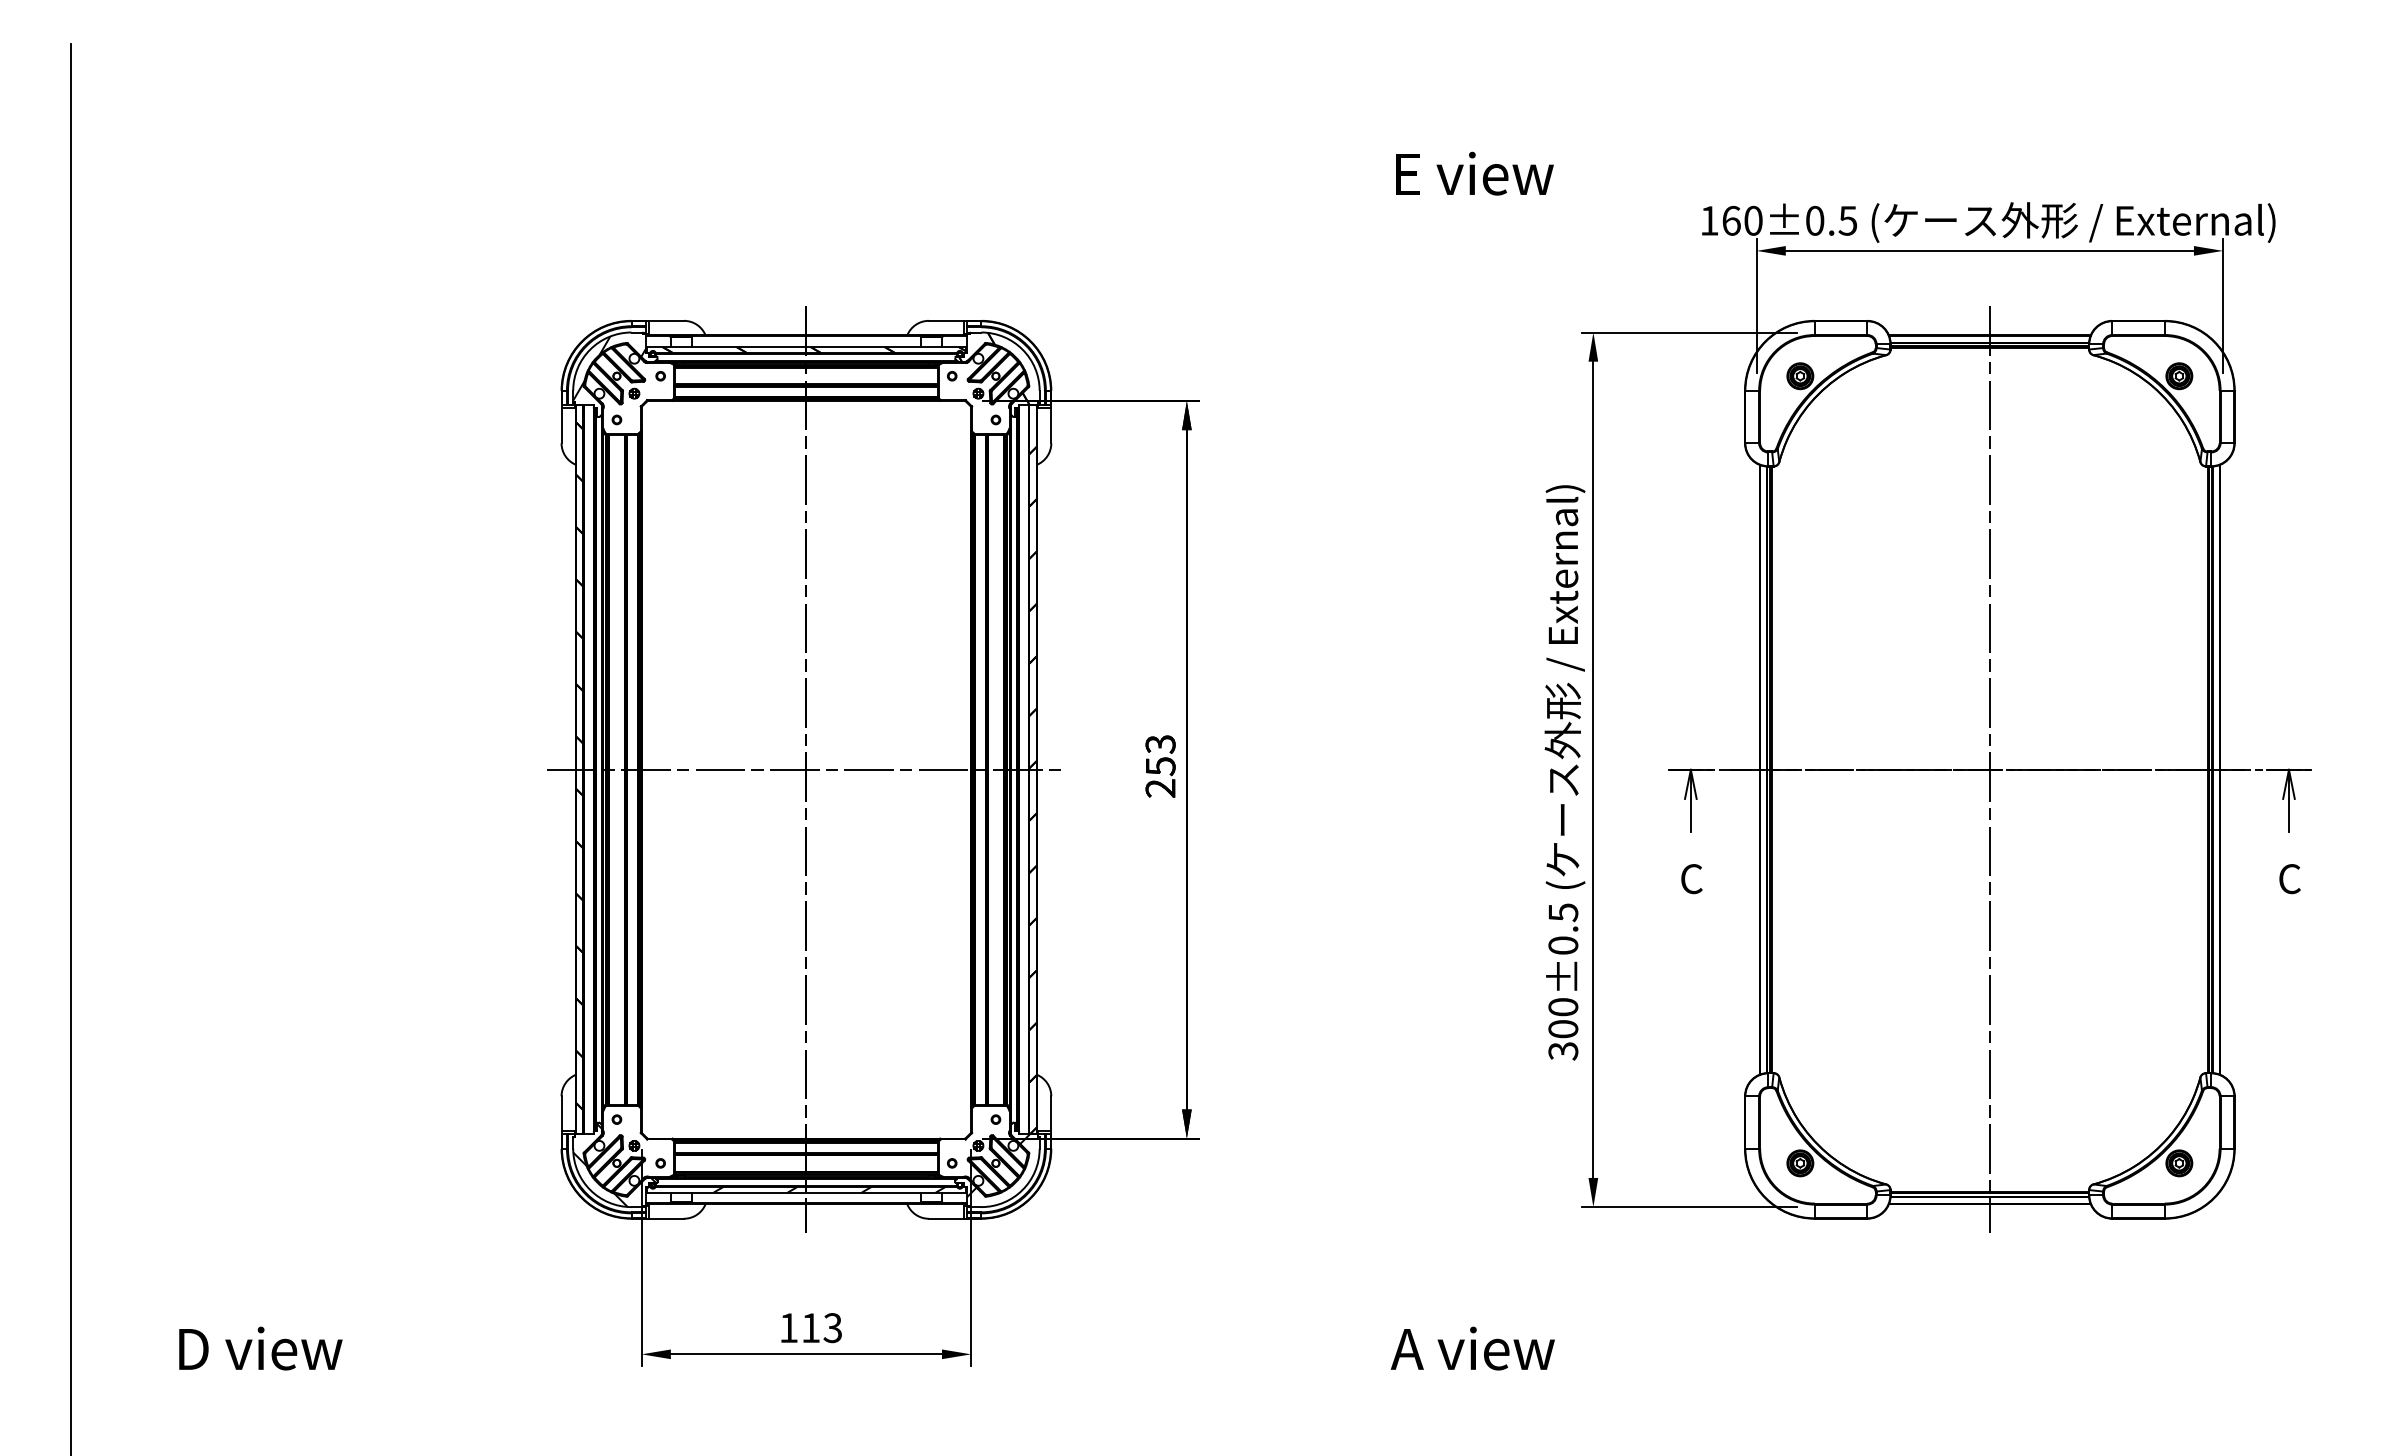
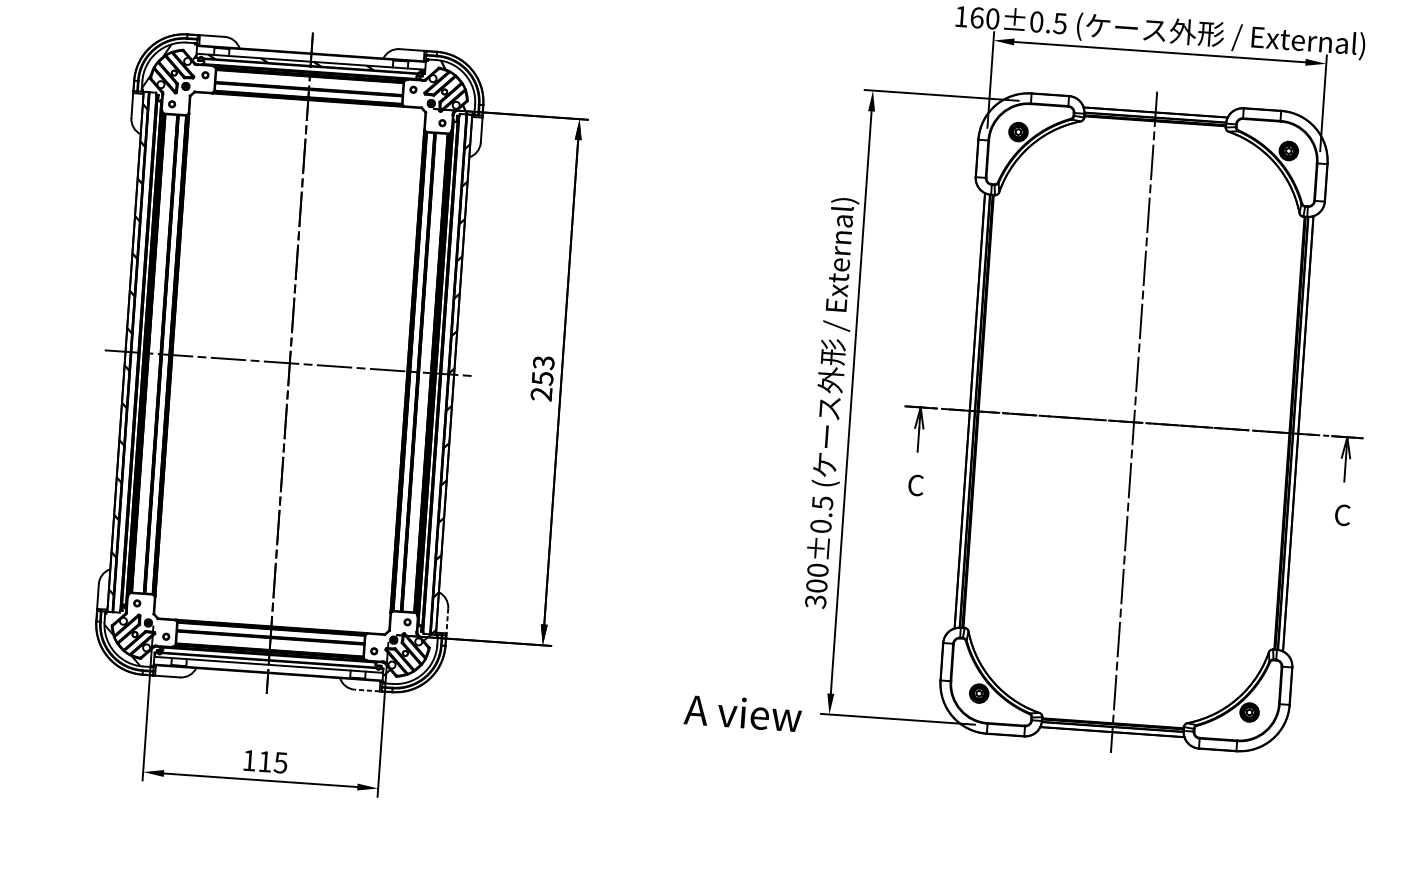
line: (1051, 1114) -> (447, 621), solid -> dashed
hatch: (796, 1189) -> (261, 662), removed
line: (945, 1218) -> (366, 690), solid -> dashed
text: (832, 1327) -> (280, 762), 113 -> 115
text: (1472, 1348) -> (742, 713), moved

